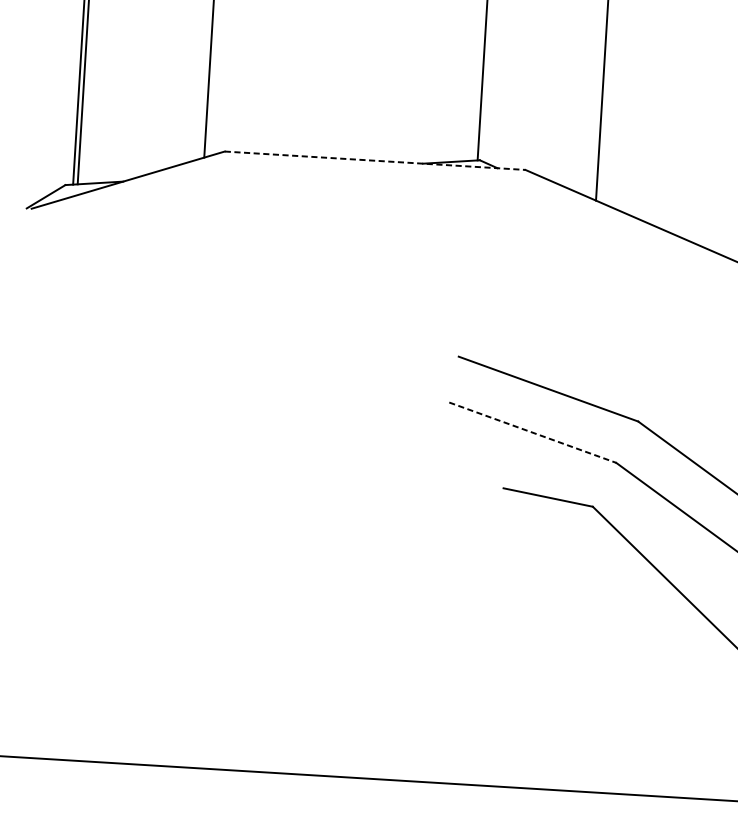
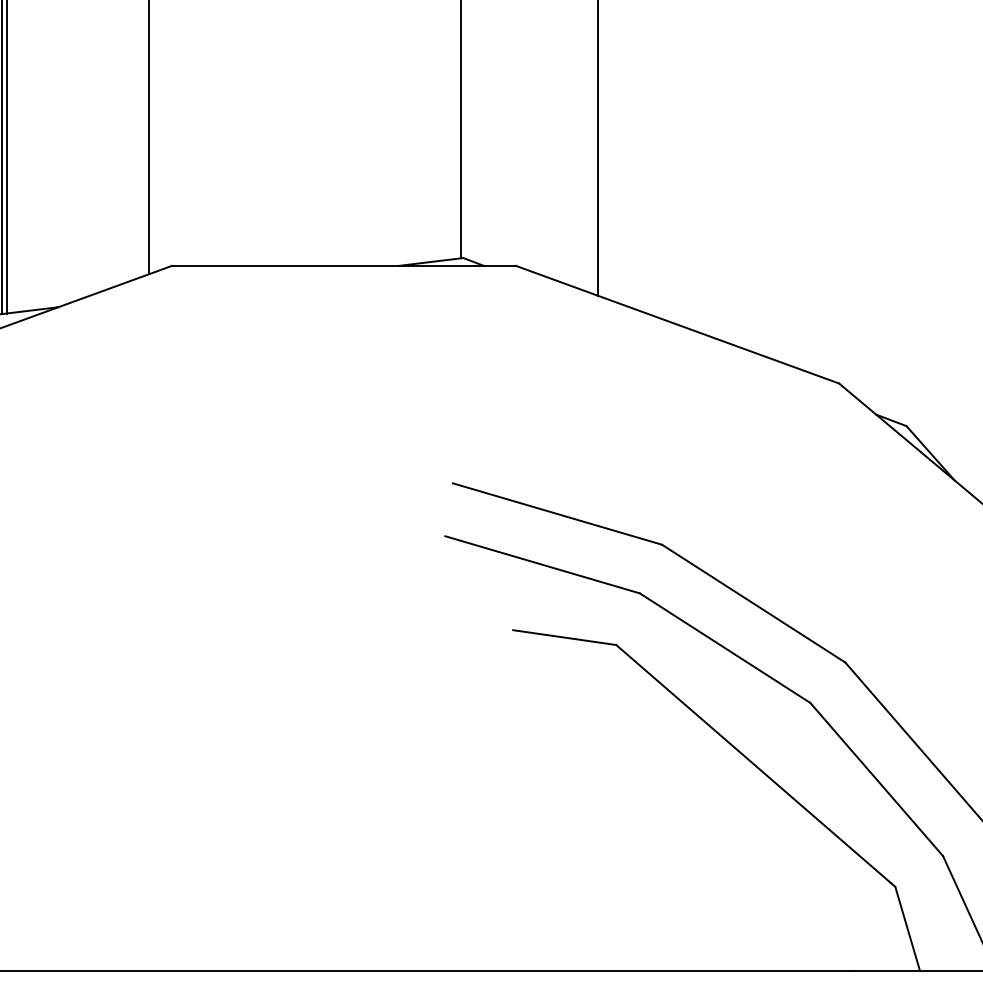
line: (374, 160) -> (343, 265), dashed -> solid
line: (533, 432) -> (543, 564), dashed -> solid

